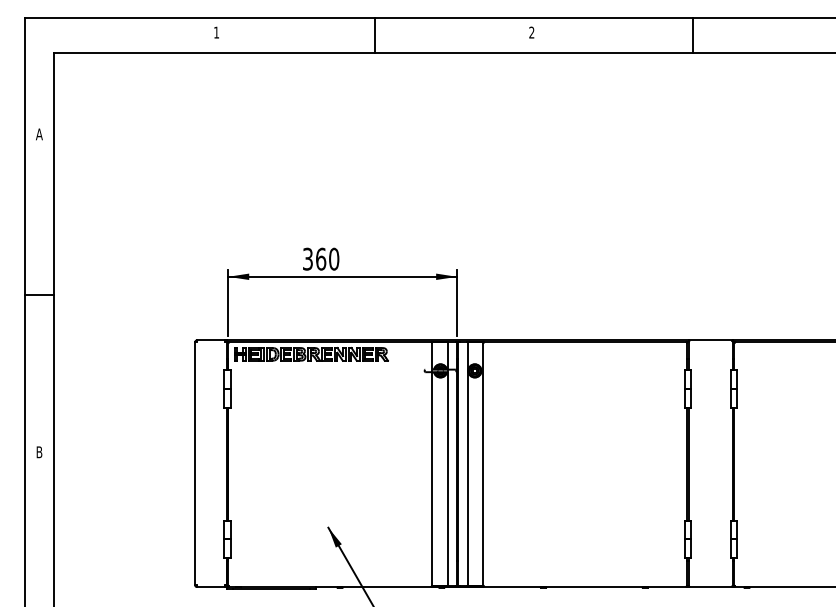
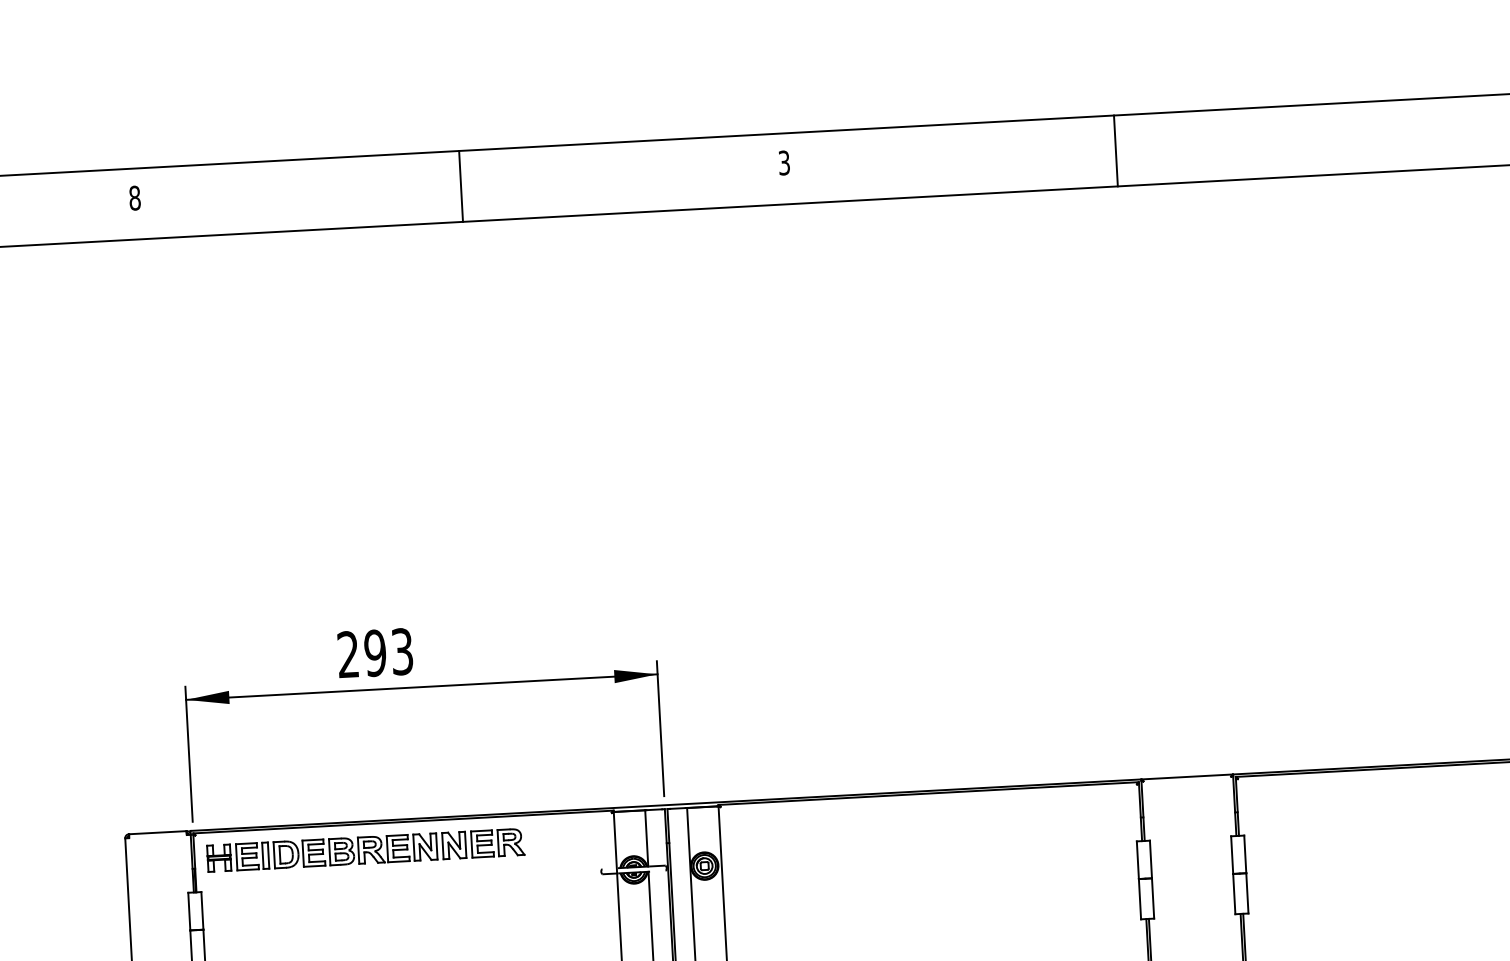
text: (216, 32) -> (134, 197), 1 -> 8
text: (531, 32) -> (783, 162), 2 -> 3
text: (321, 258) -> (376, 651), 360 -> 293

